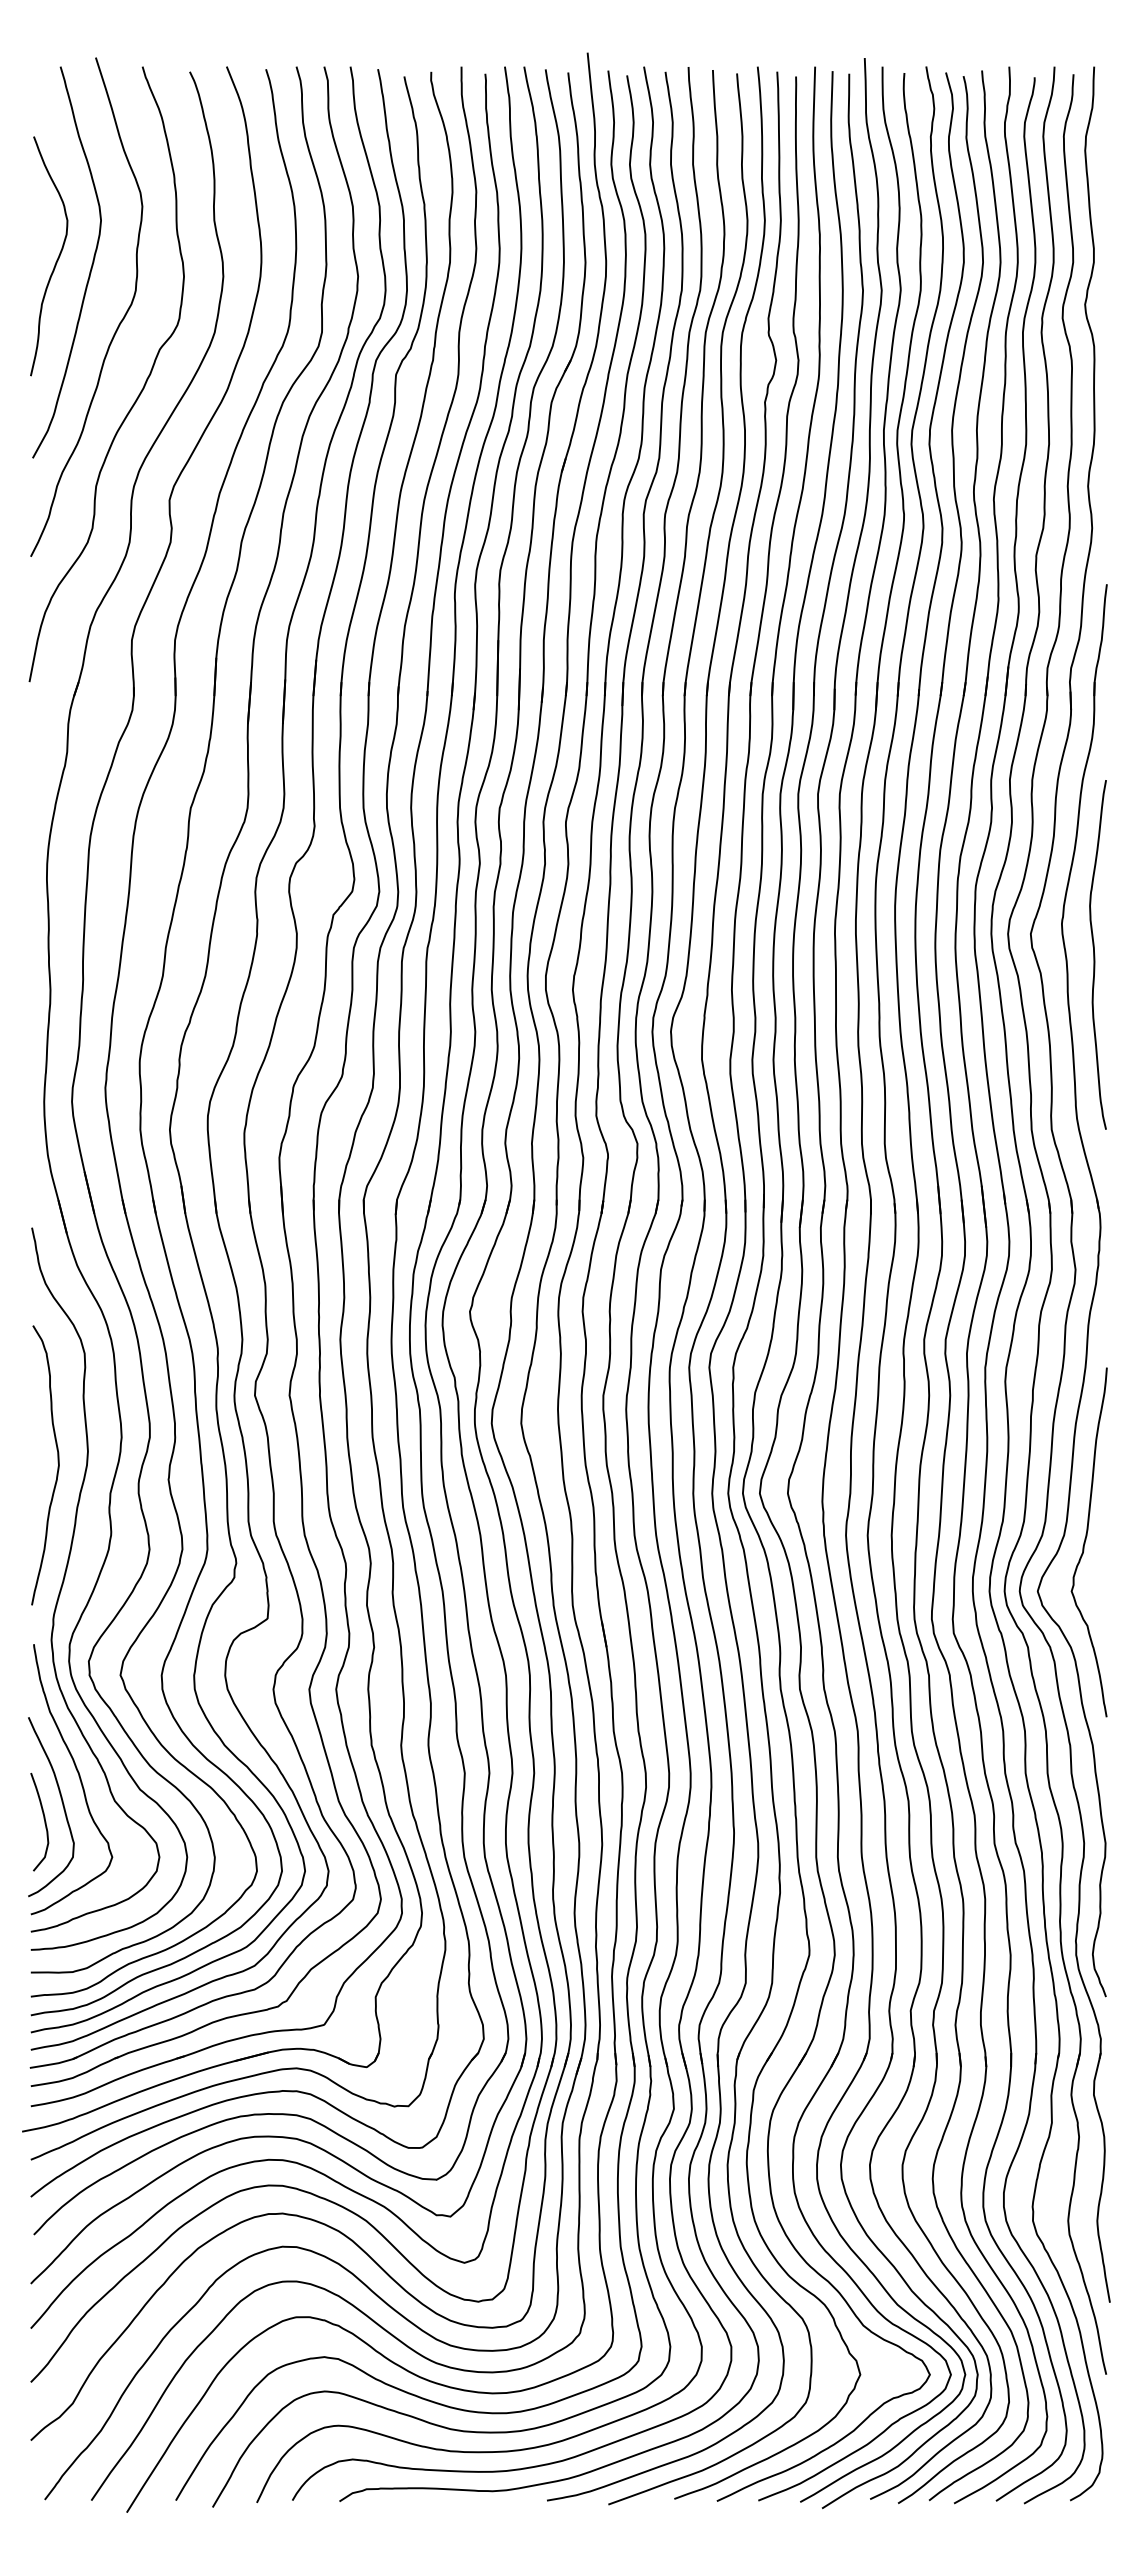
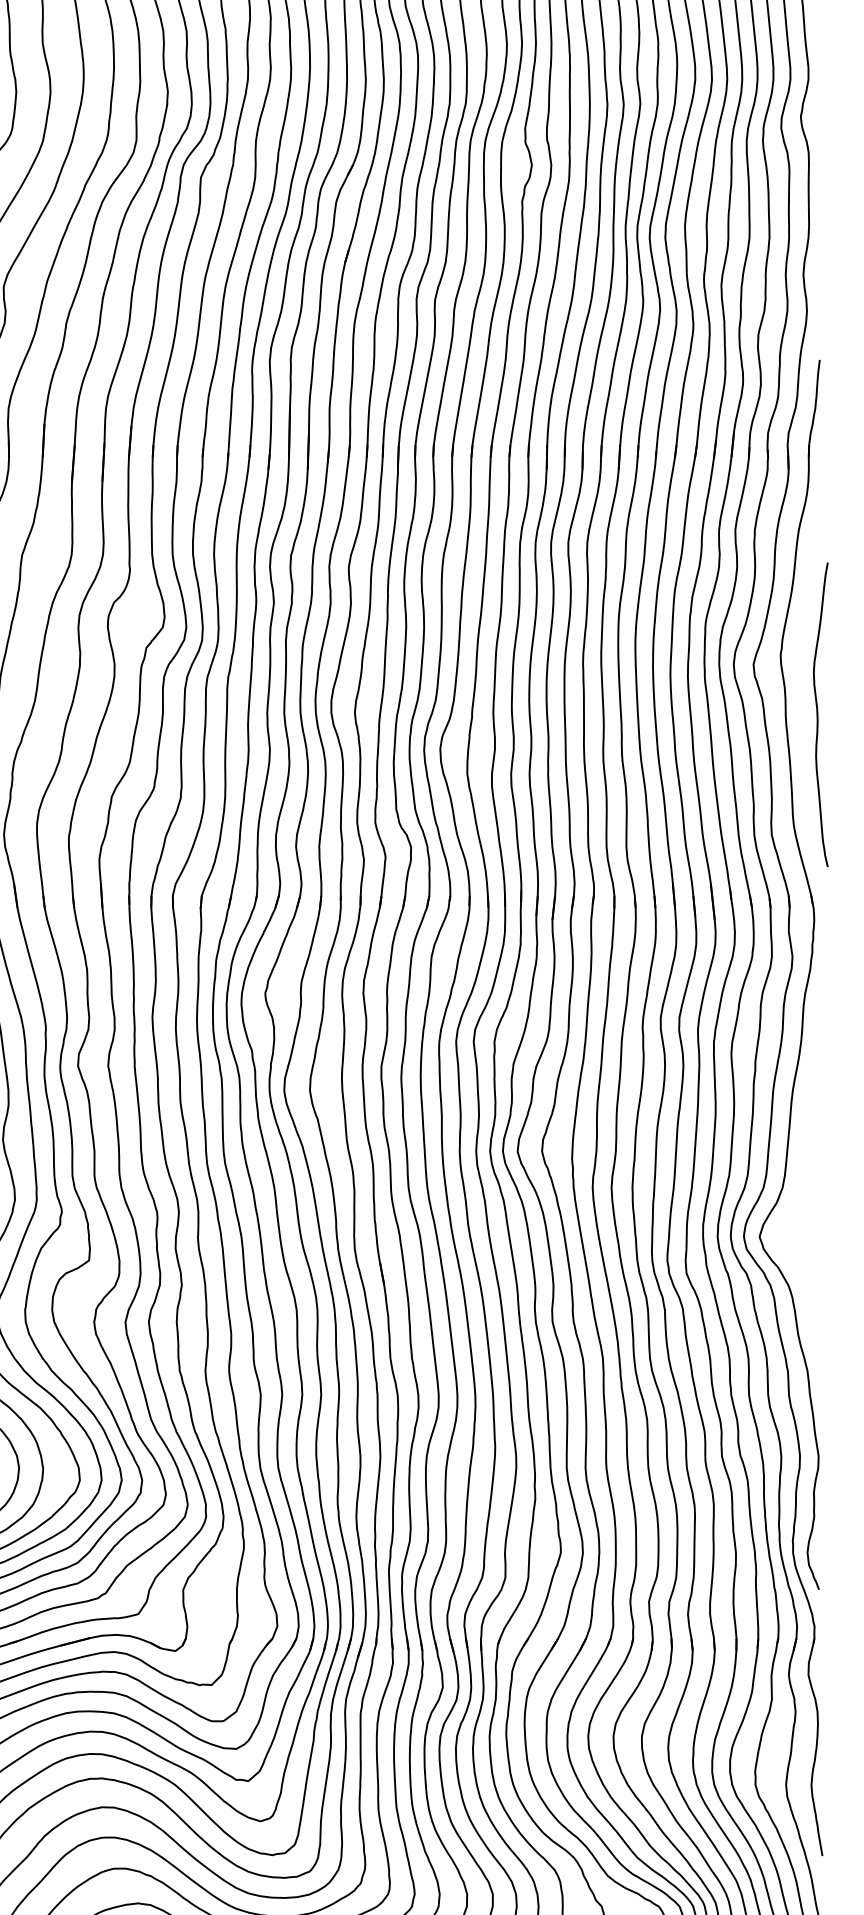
curve: (1095, 954) -> (818, 714), moved
curve: (1086, 1540) -> (802, 1192), removed

